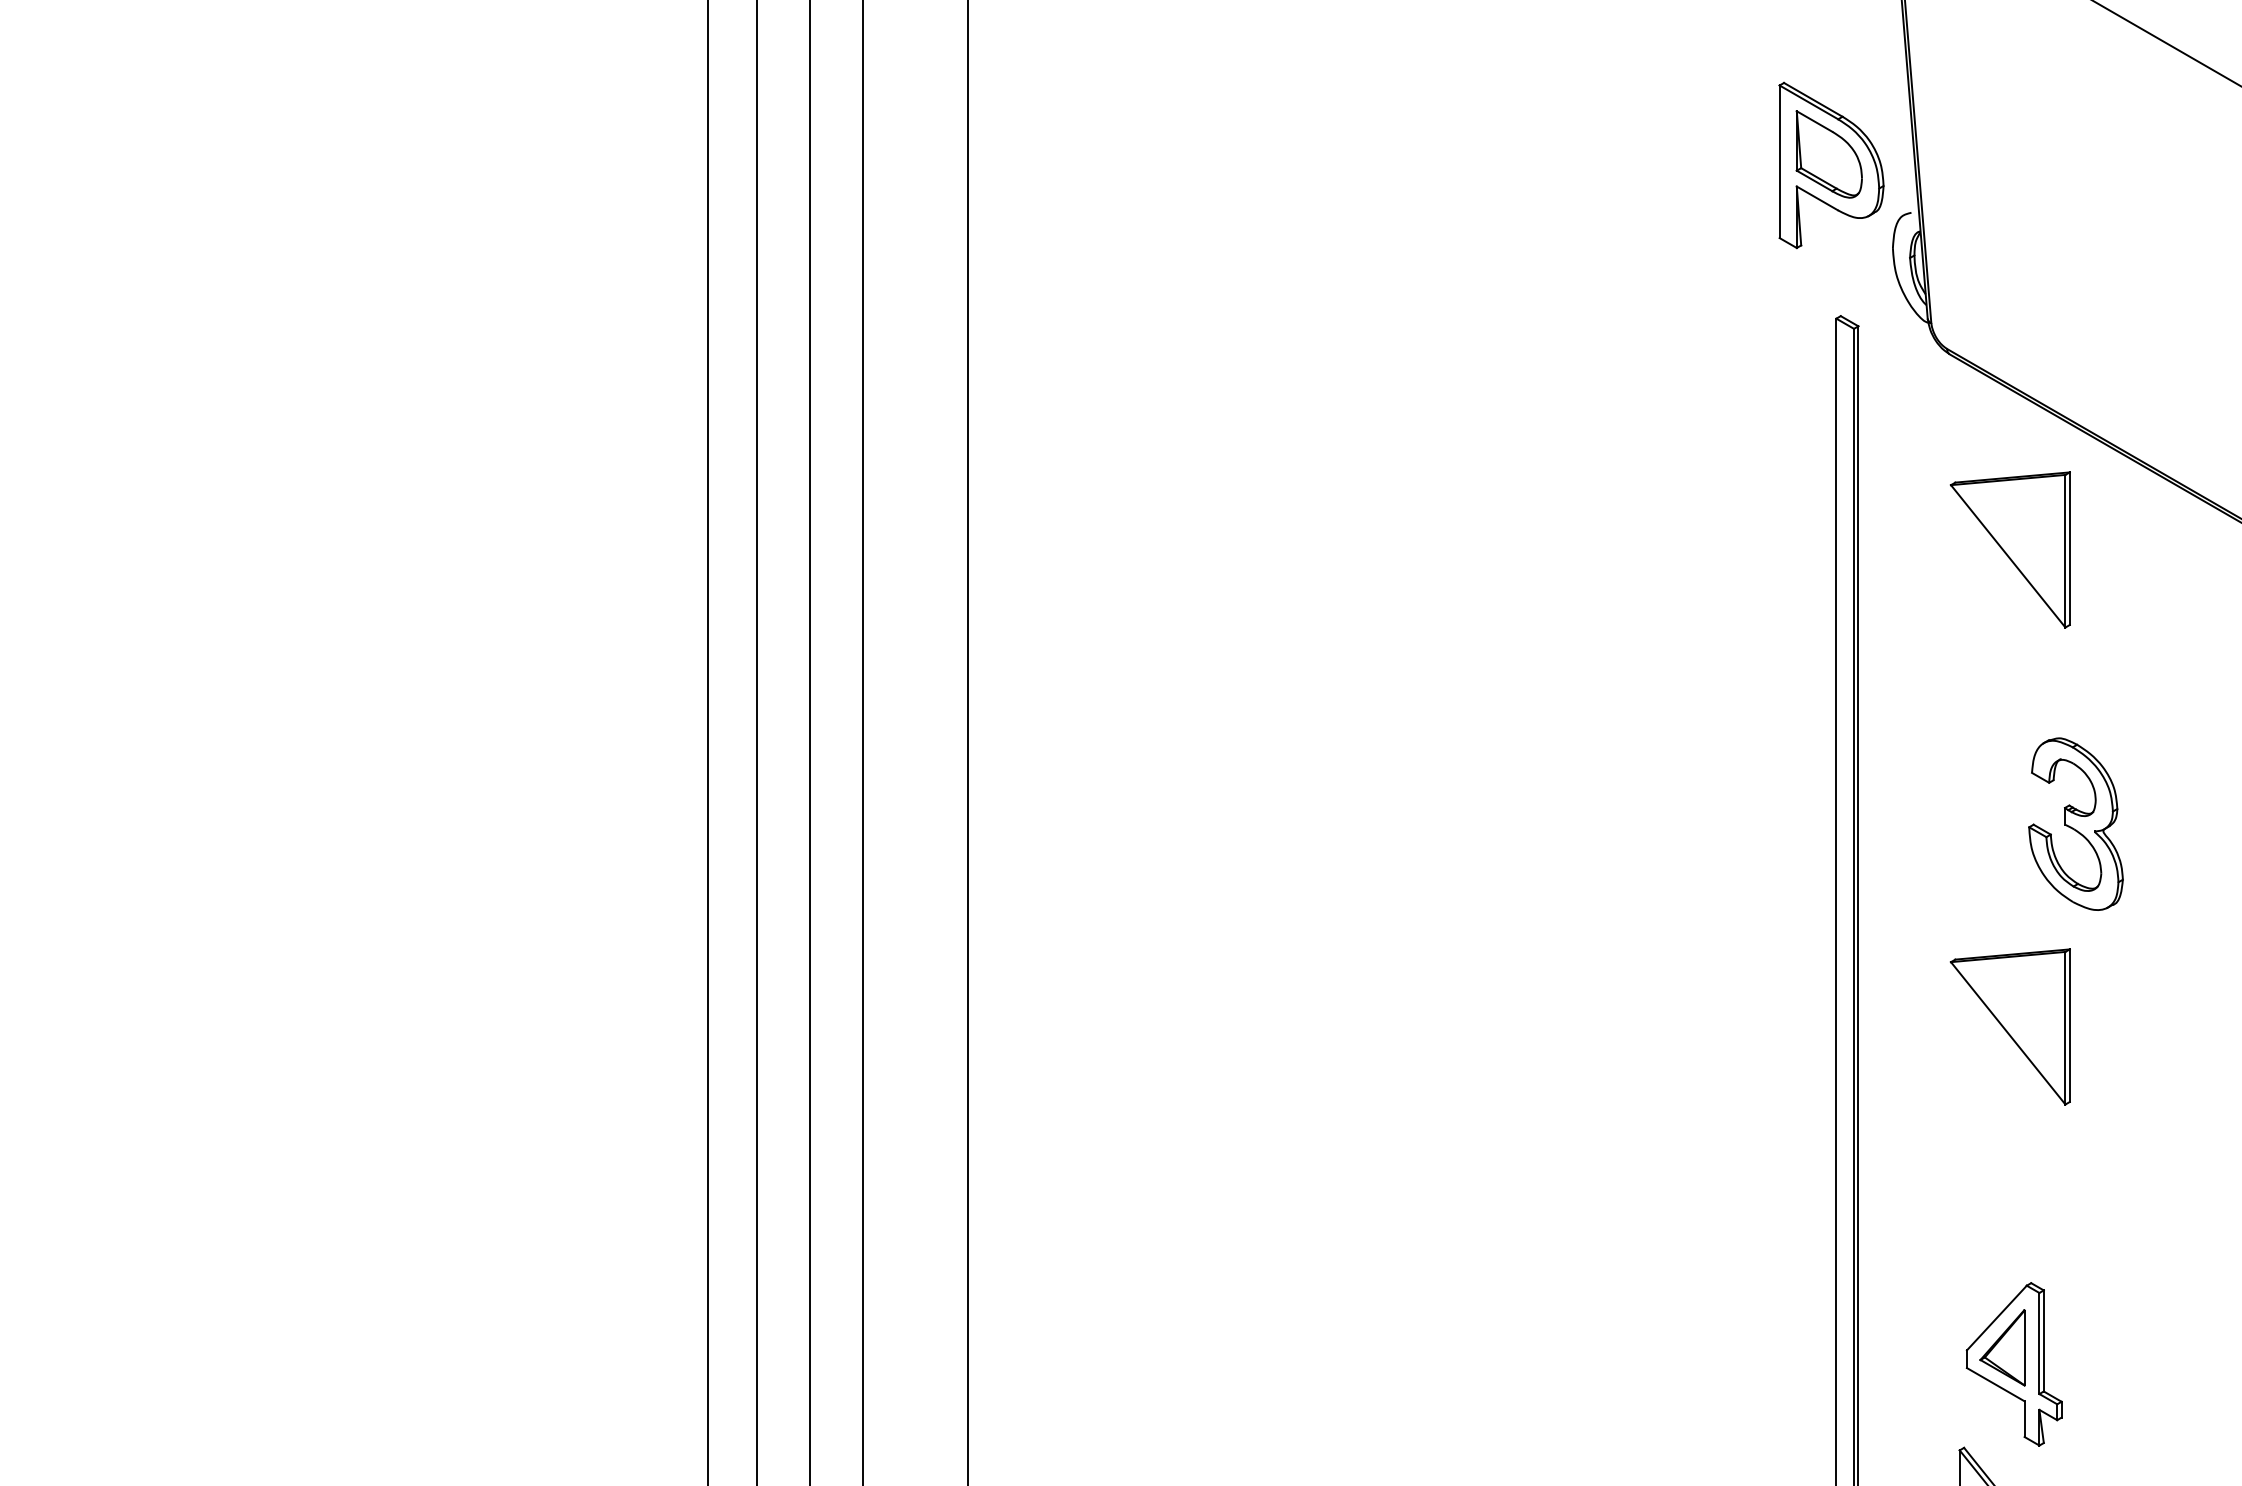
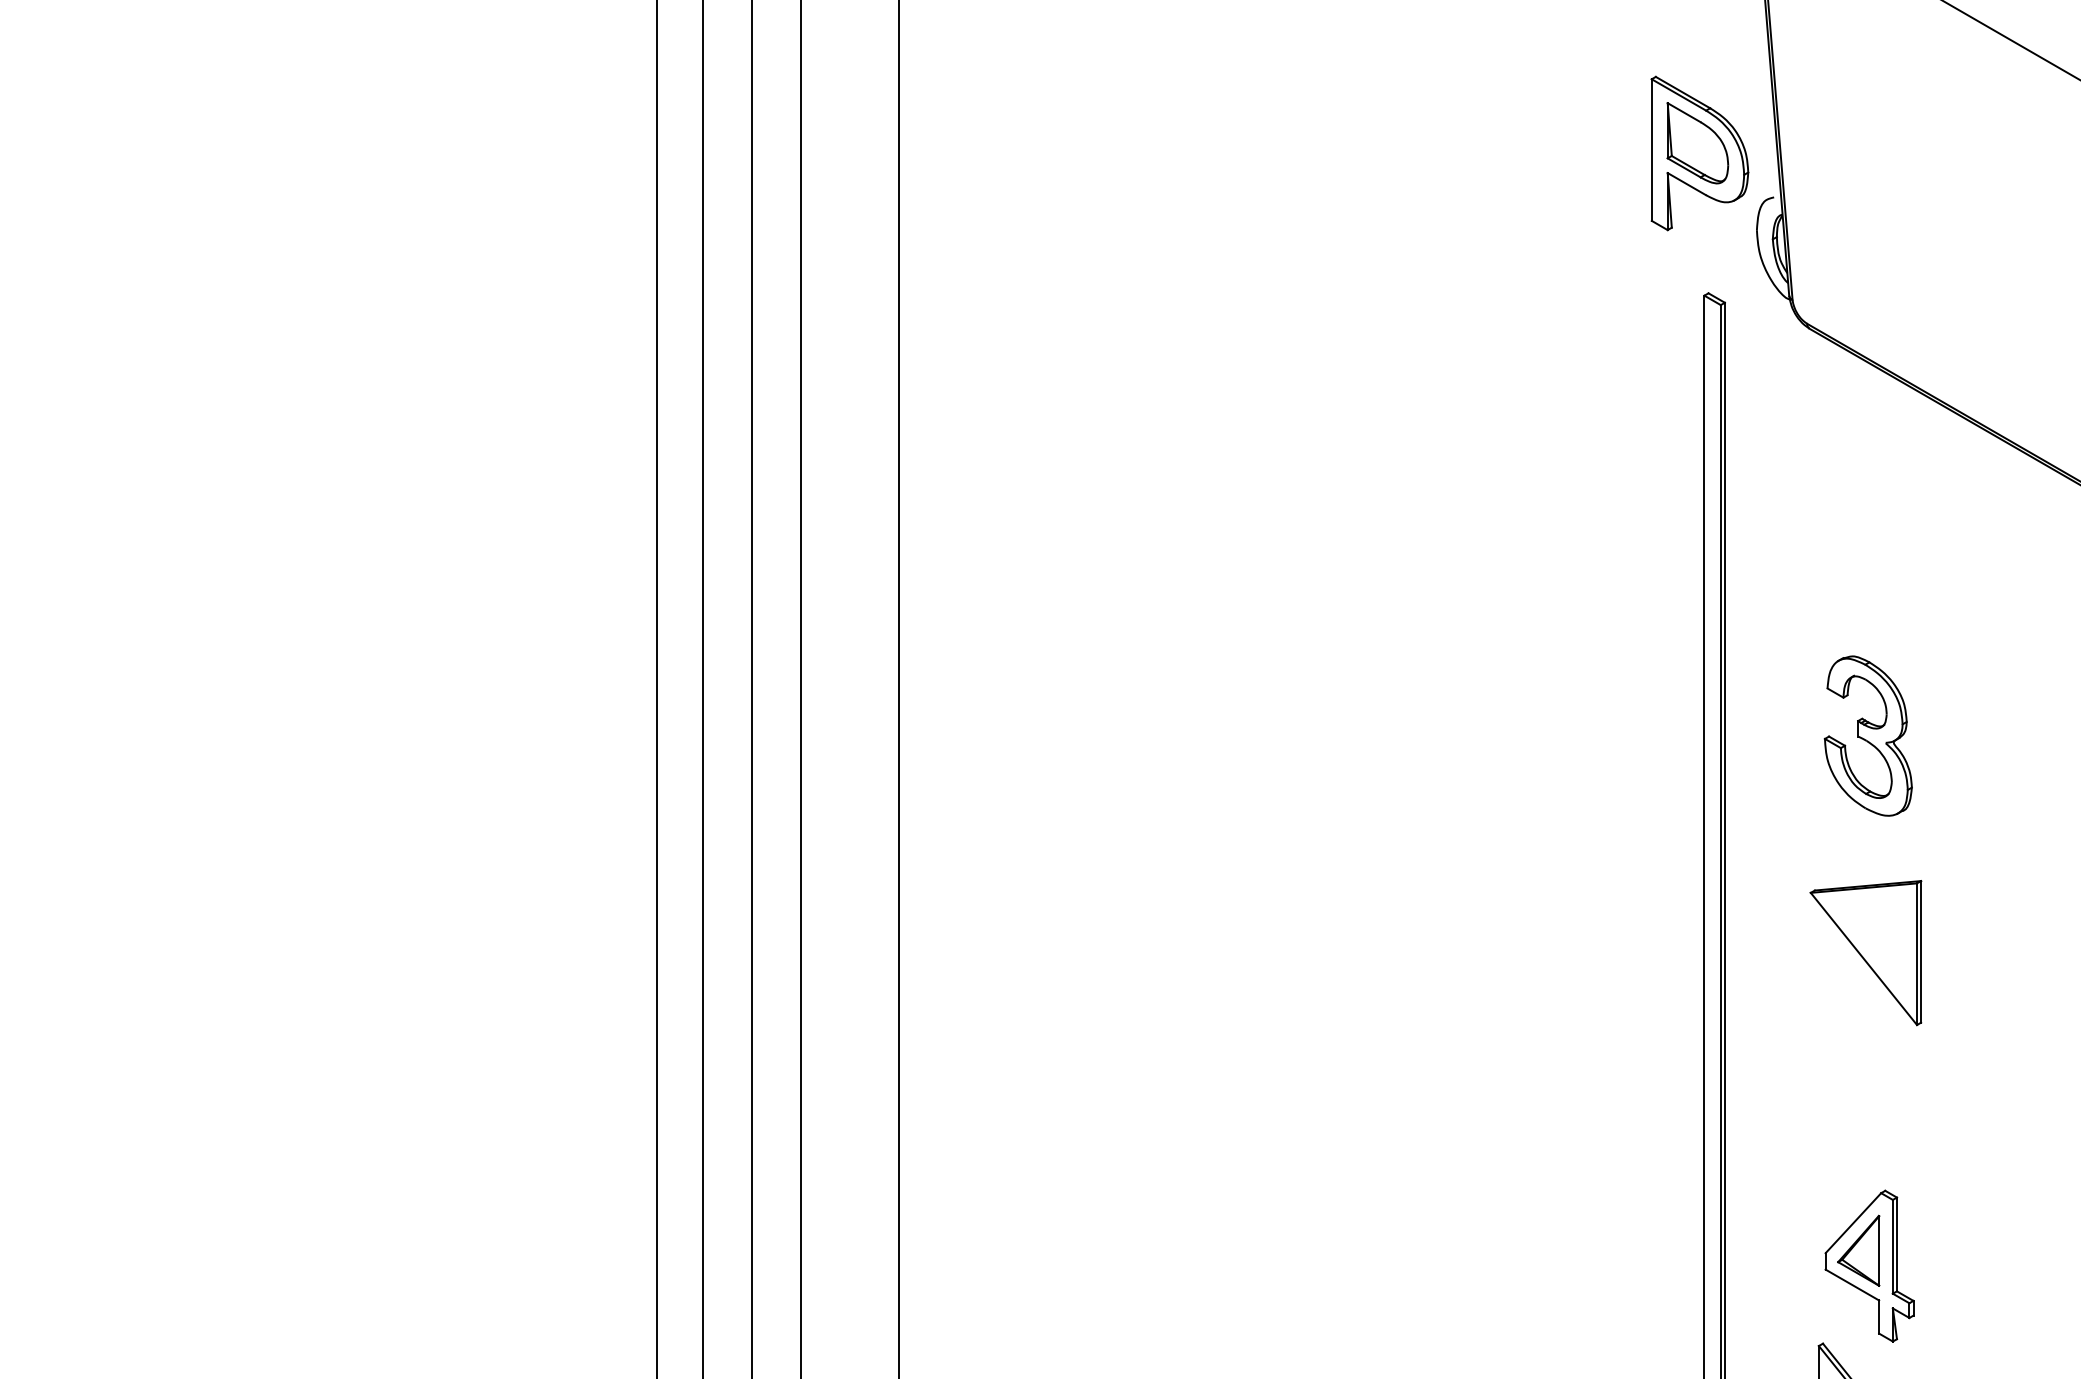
part: (2009, 549) -> (1865, 509), removed
part: (2075, 823) -> (1867, 735), moved

